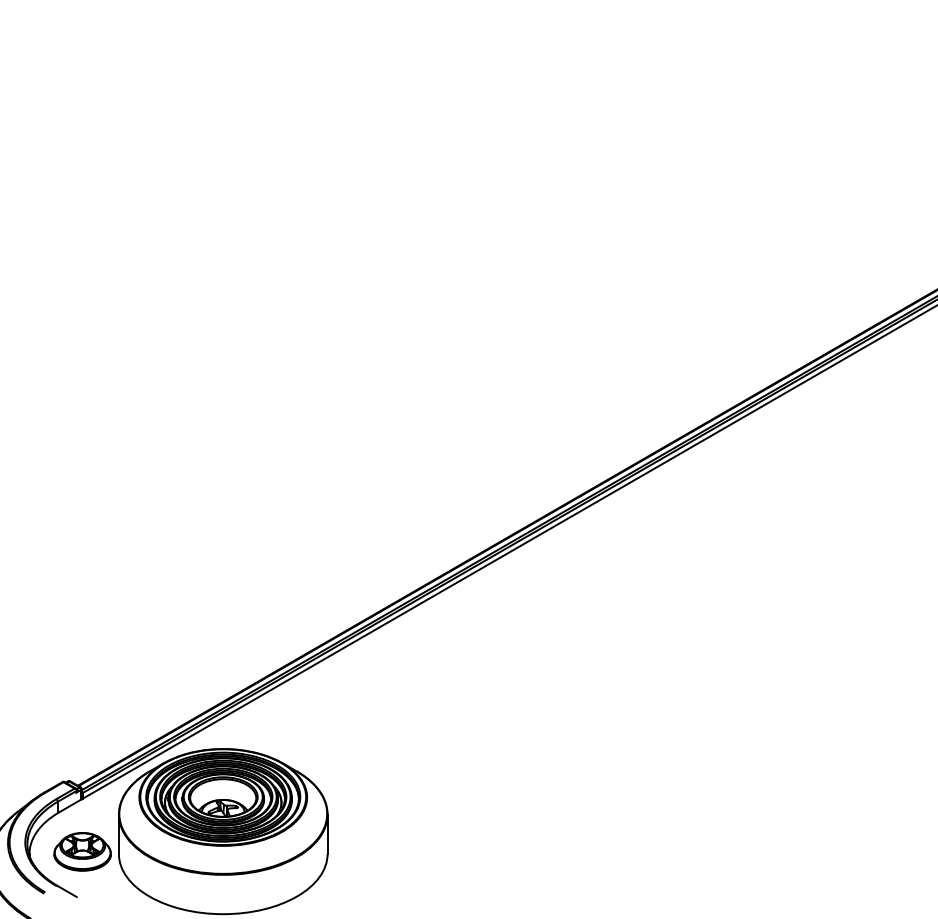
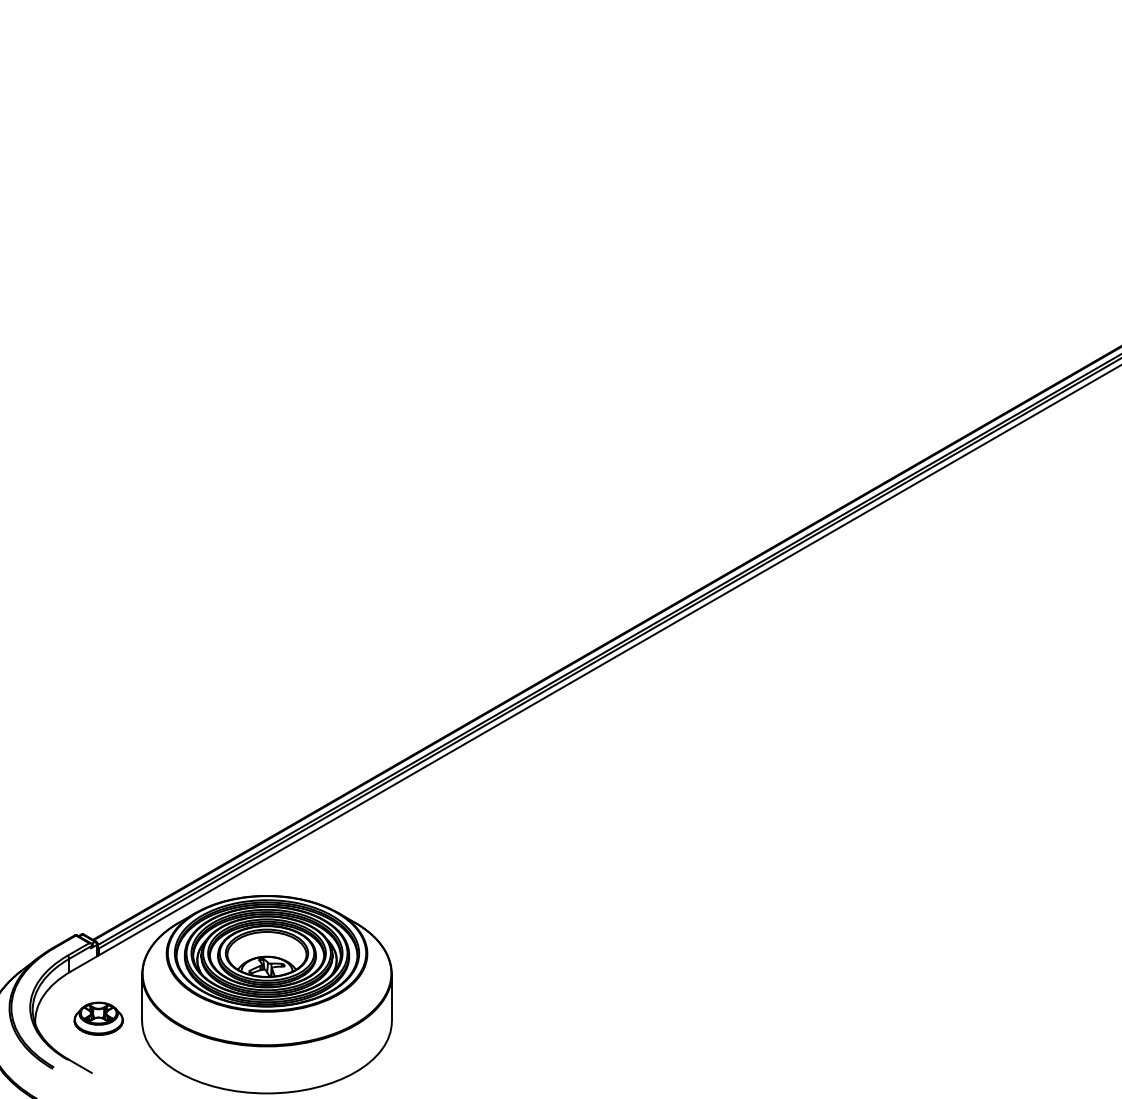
part: (82, 851) -> (98, 1018), size x0.71

